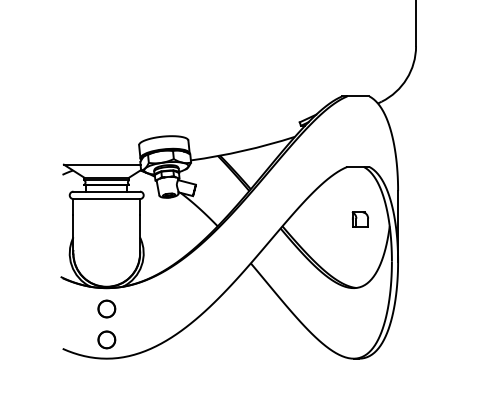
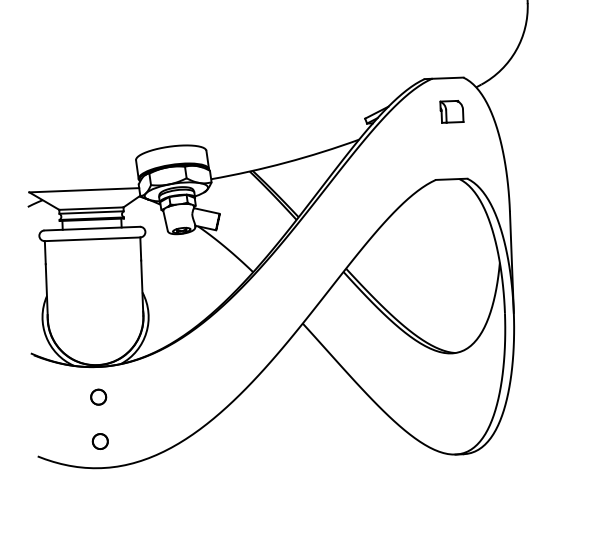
part: (359, 219) -> (450, 111), moved
part: (106, 309) -> (98, 397), size x0.62
part: (106, 340) -> (100, 442), size x0.62

